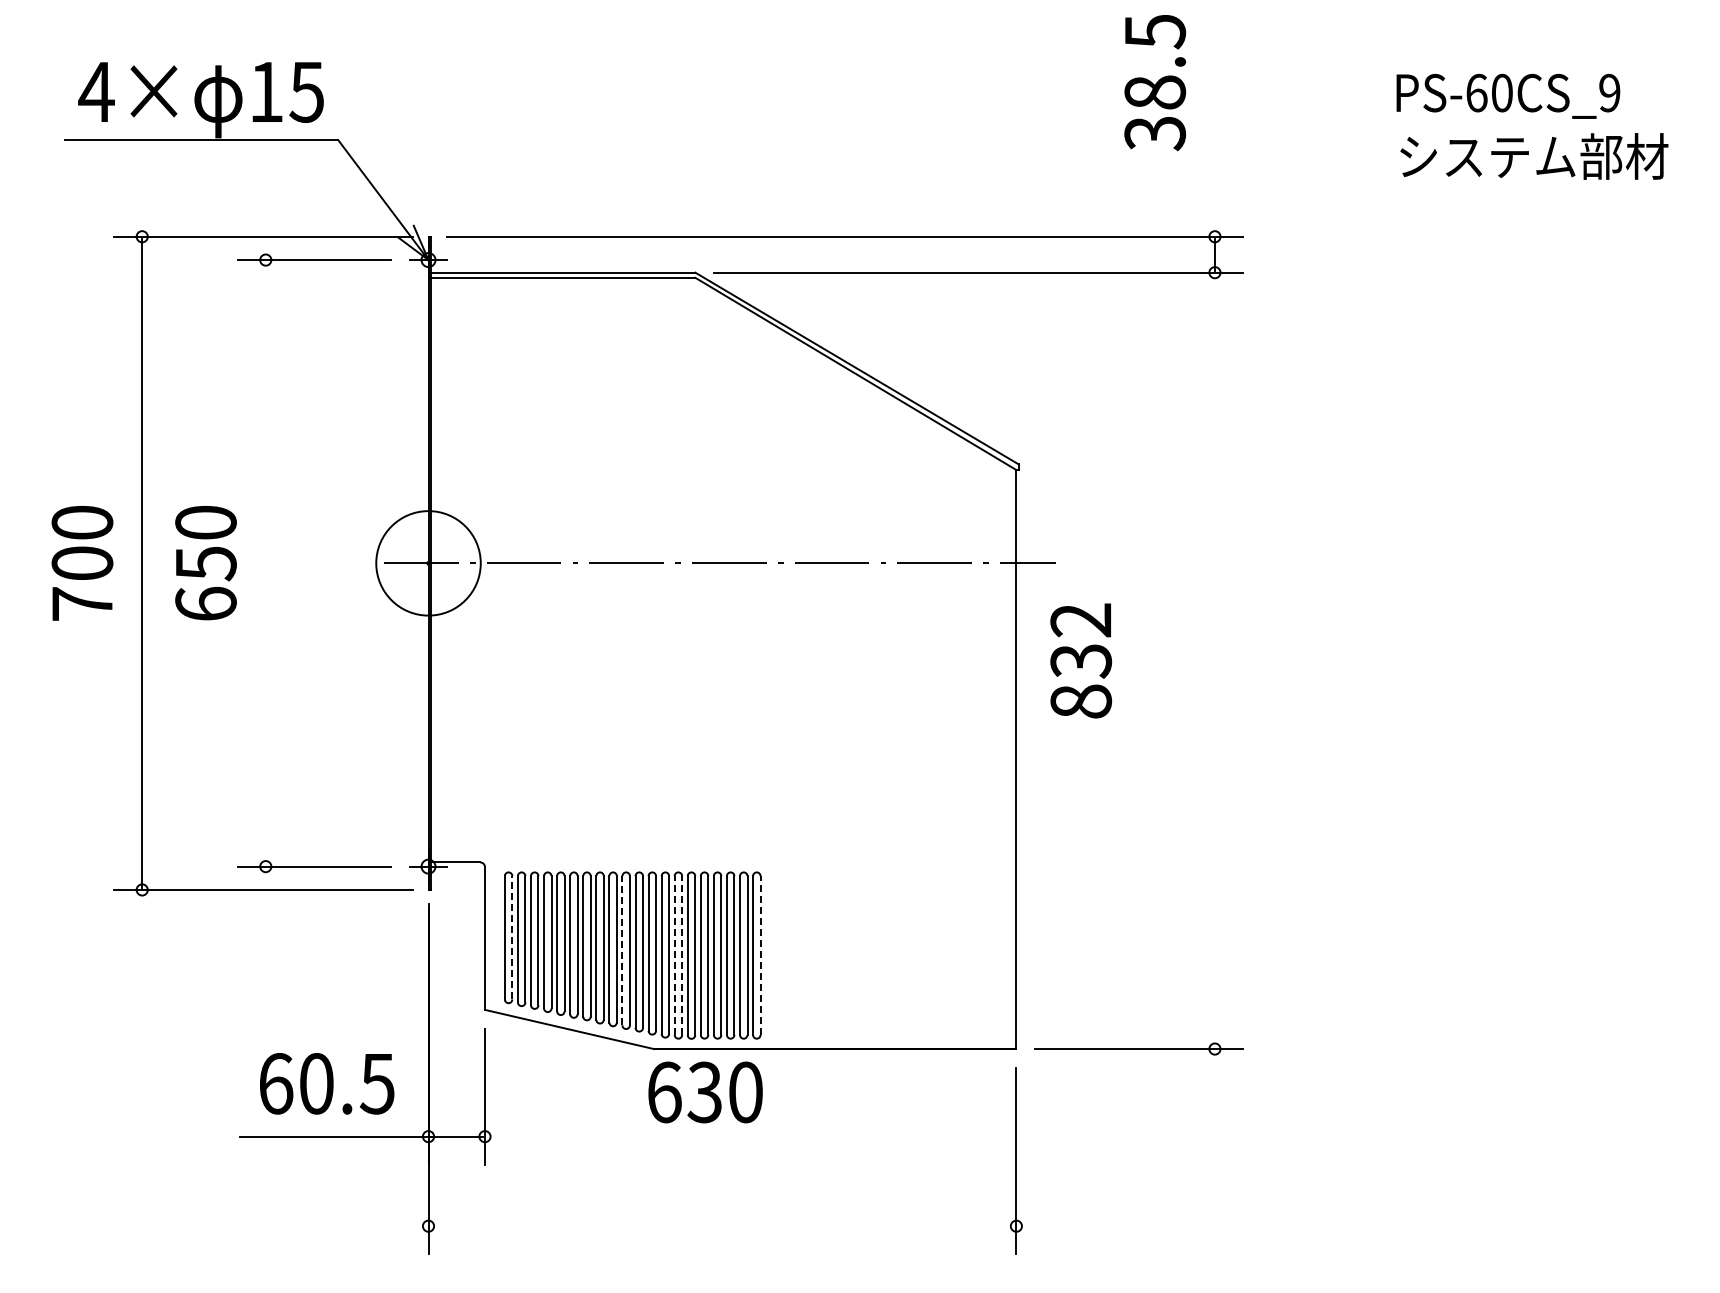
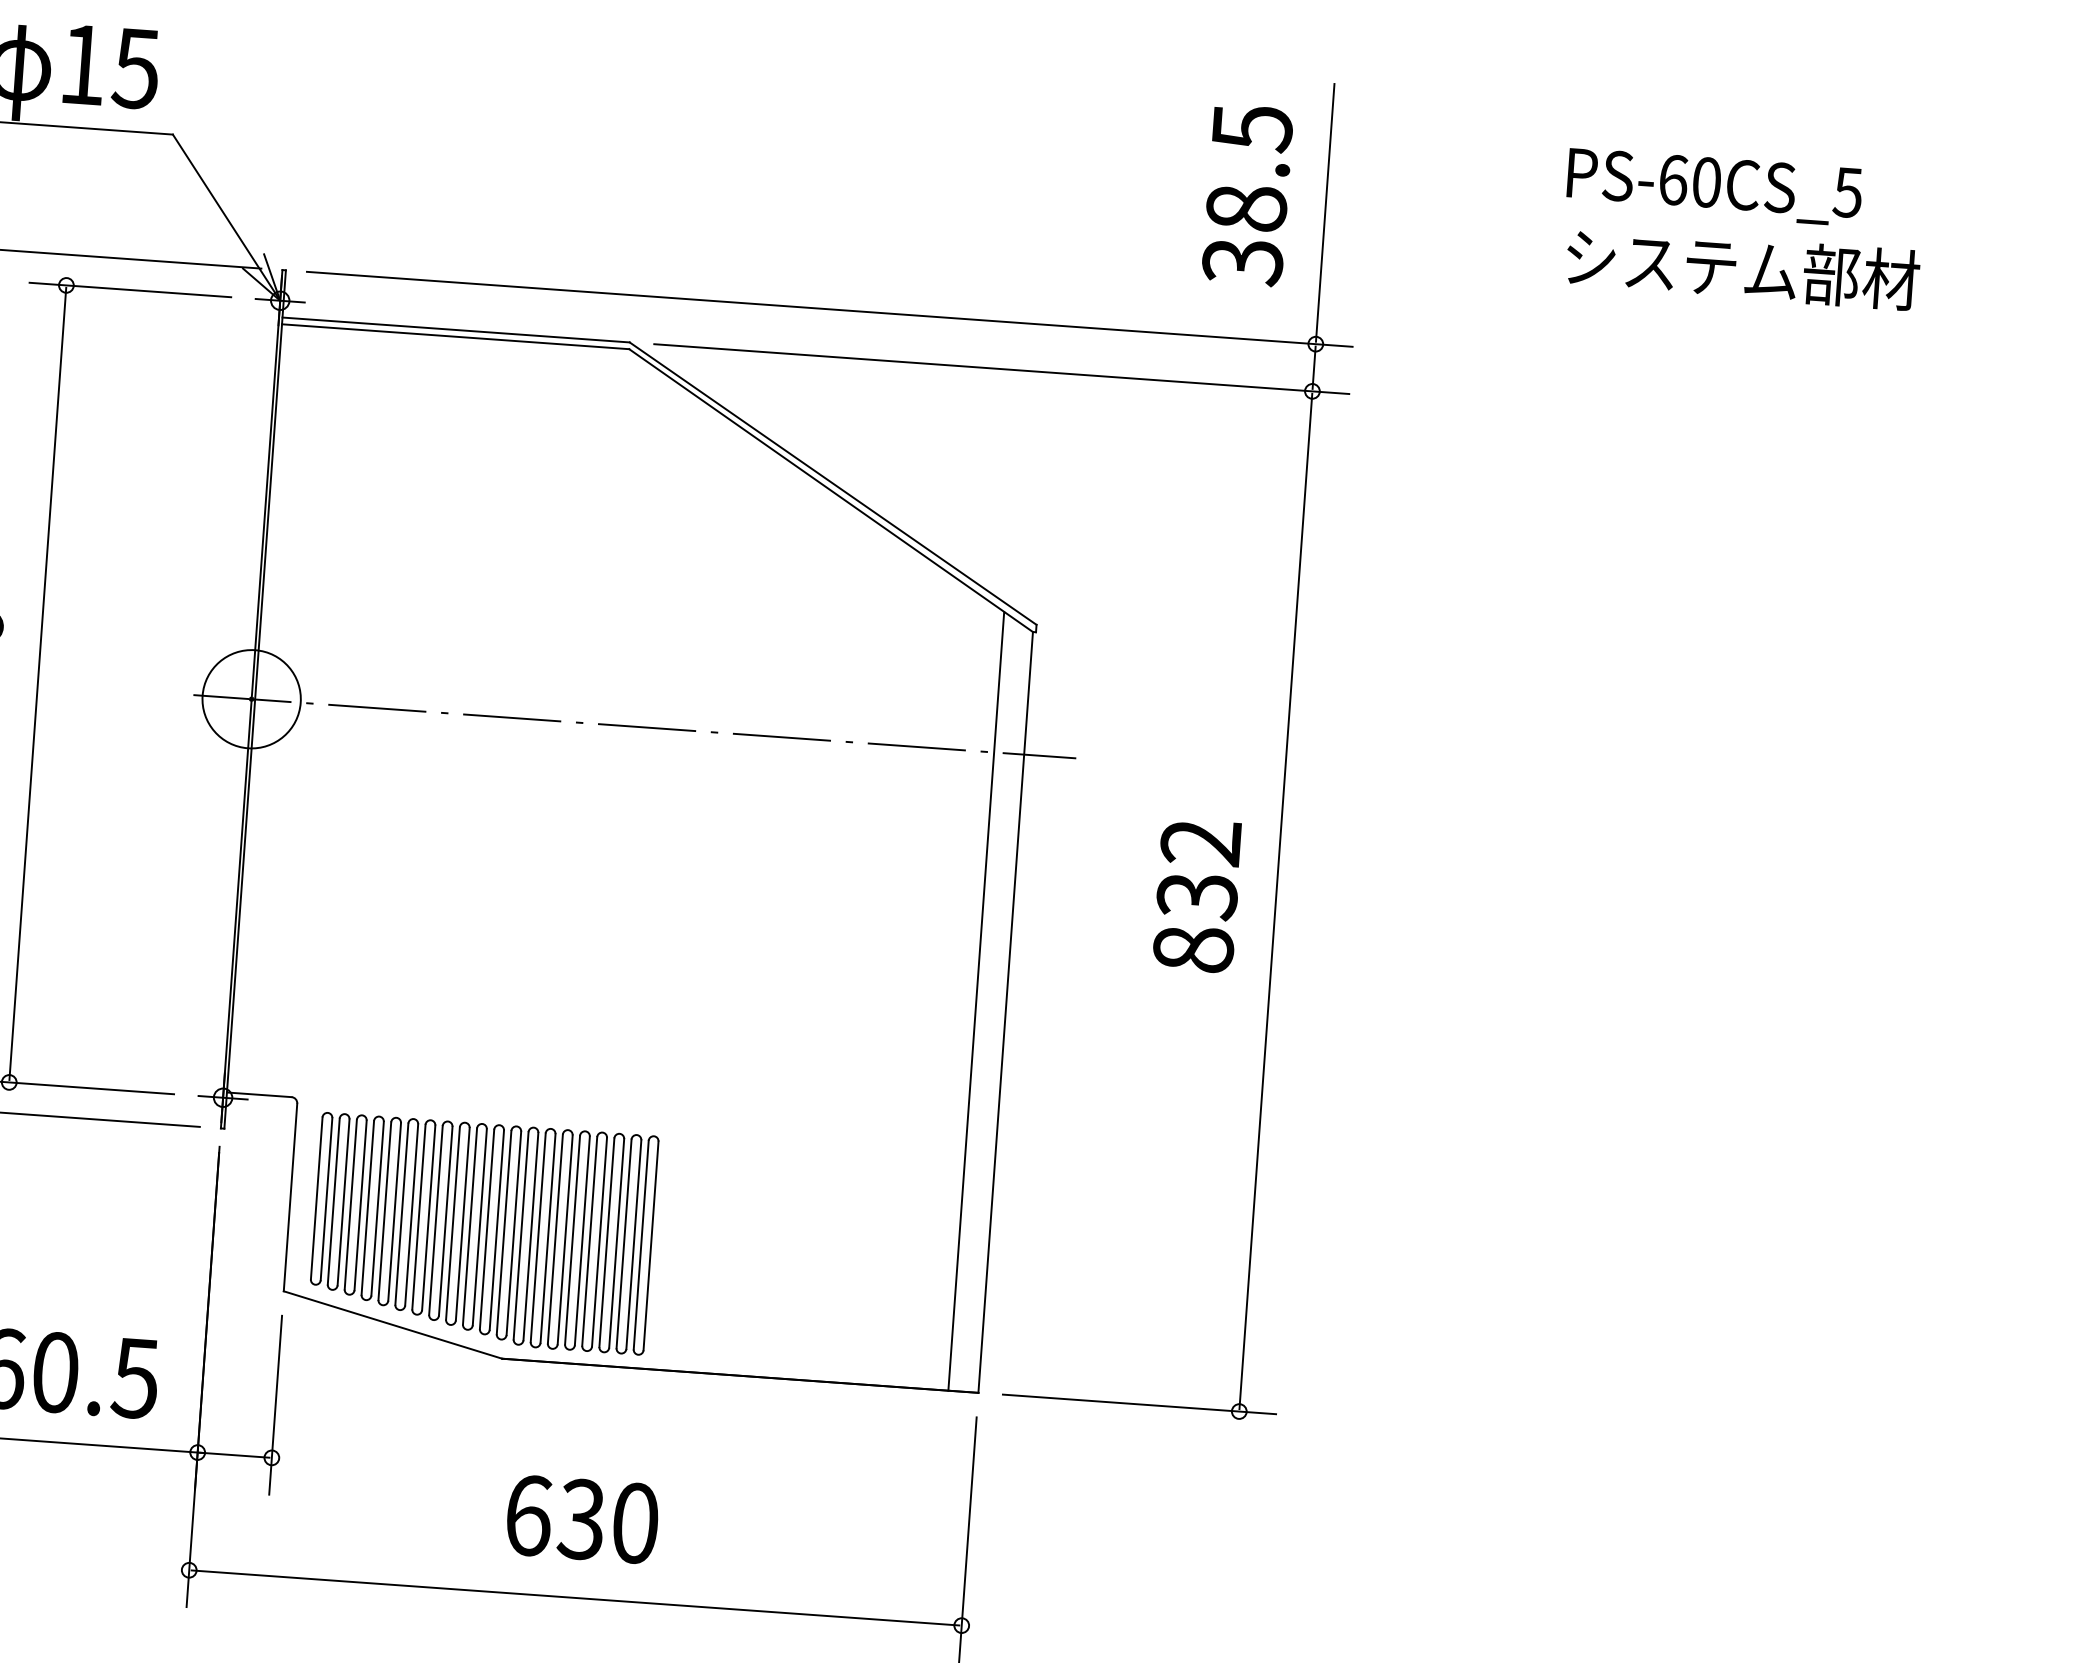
text: (1155, 83) -> (1247, 196), moved
text: (1609, 92) -> (1847, 191), PS-60CS_9 -> PS-60CS_5
line: (1214, 136) -> (1324, 212), added
line: (265, 562) -> (37, 682), added
circle: (428, 563) -> (251, 699), size x0.71
text: (1081, 660) -> (1197, 895), moved
line: (1214, 660) -> (1275, 900), added
line: (993, 752) -> (976, 1001), added
line: (512, 937) -> (326, 1198), dashed -> solid
line: (622, 950) -> (470, 1226), dashed -> solid
line: (674, 955) -> (537, 1237), dashed -> solid
line: (682, 955) -> (548, 1238), dashed -> solid
line: (760, 955) -> (650, 1245), dashed -> solid
text: (705, 1092) -> (582, 1519), moved
line: (722, 1226) -> (575, 1598), added

